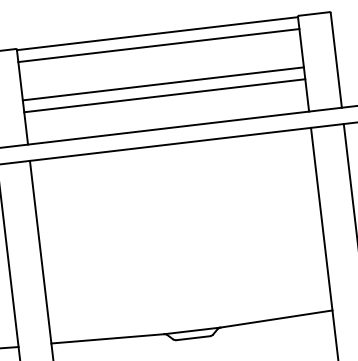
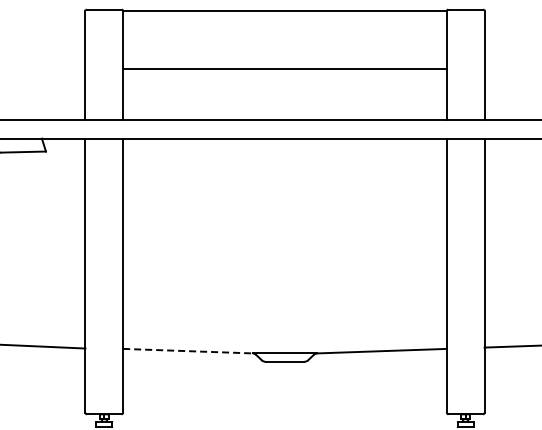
line: (158, 45) -> (284, 24), removed
line: (164, 95) -> (284, 82), removed
line: (107, 339) -> (187, 351), solid -> dashed

